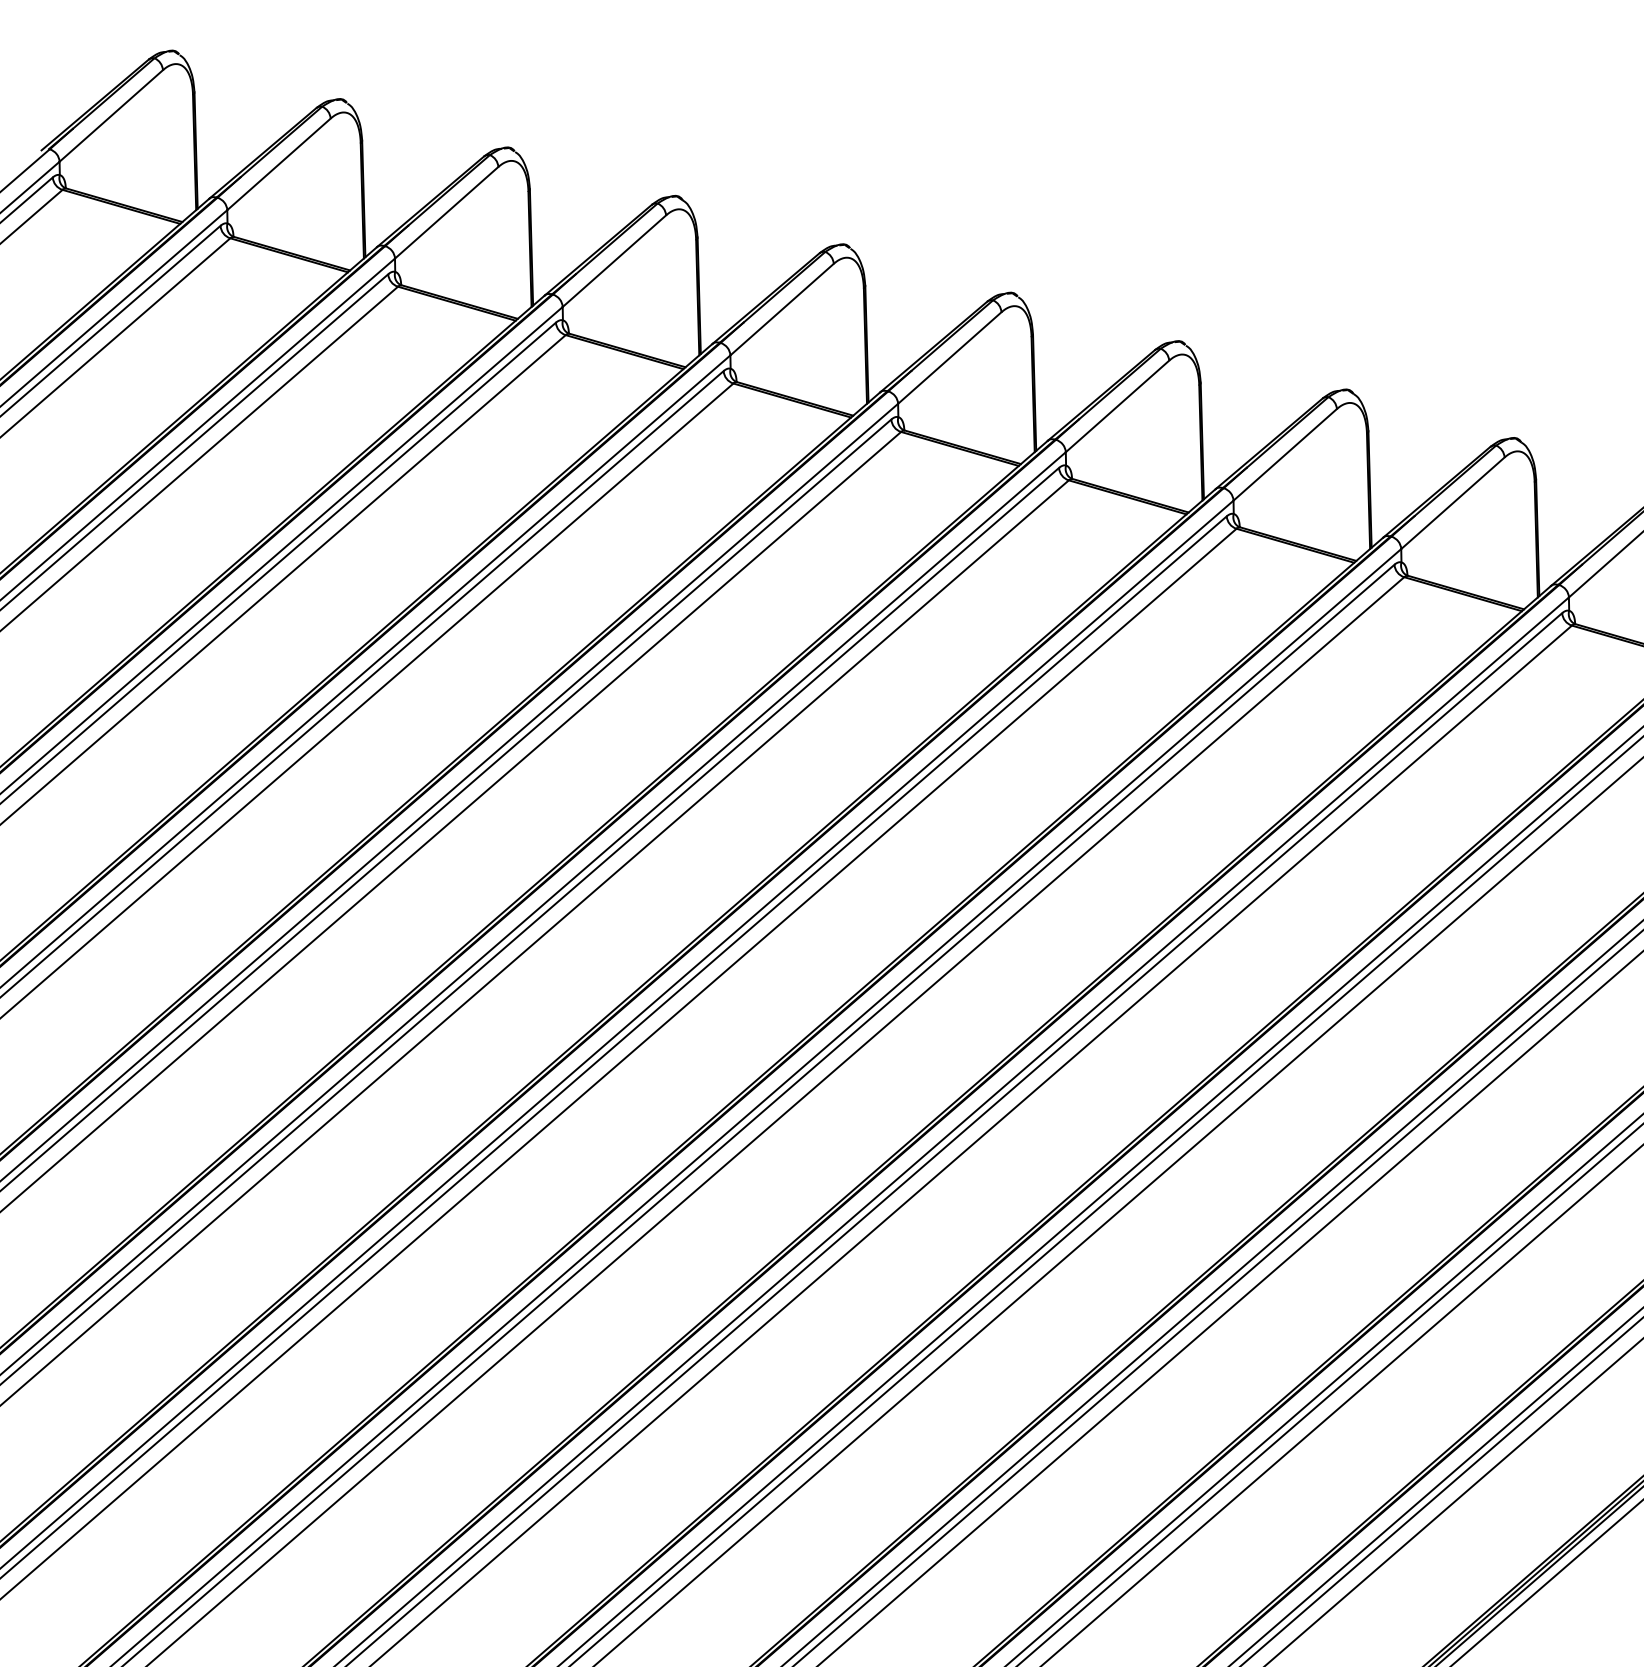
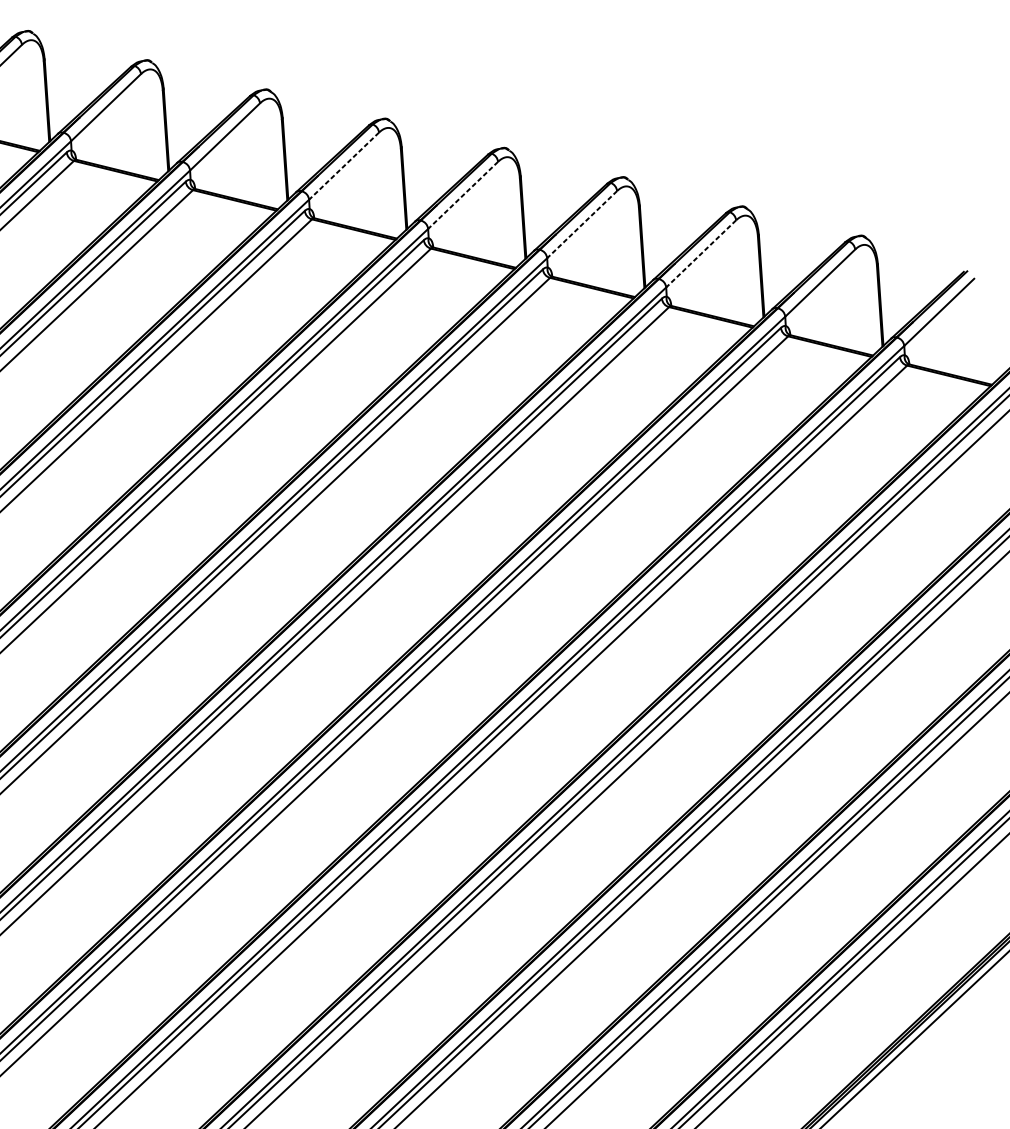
line: (781, 309) -> (343, 166), solid -> dashed
line: (949, 358) -> (462, 195), solid -> dashed
line: (1117, 406) -> (582, 224), solid -> dashed
line: (1284, 455) -> (700, 254), solid -> dashed

